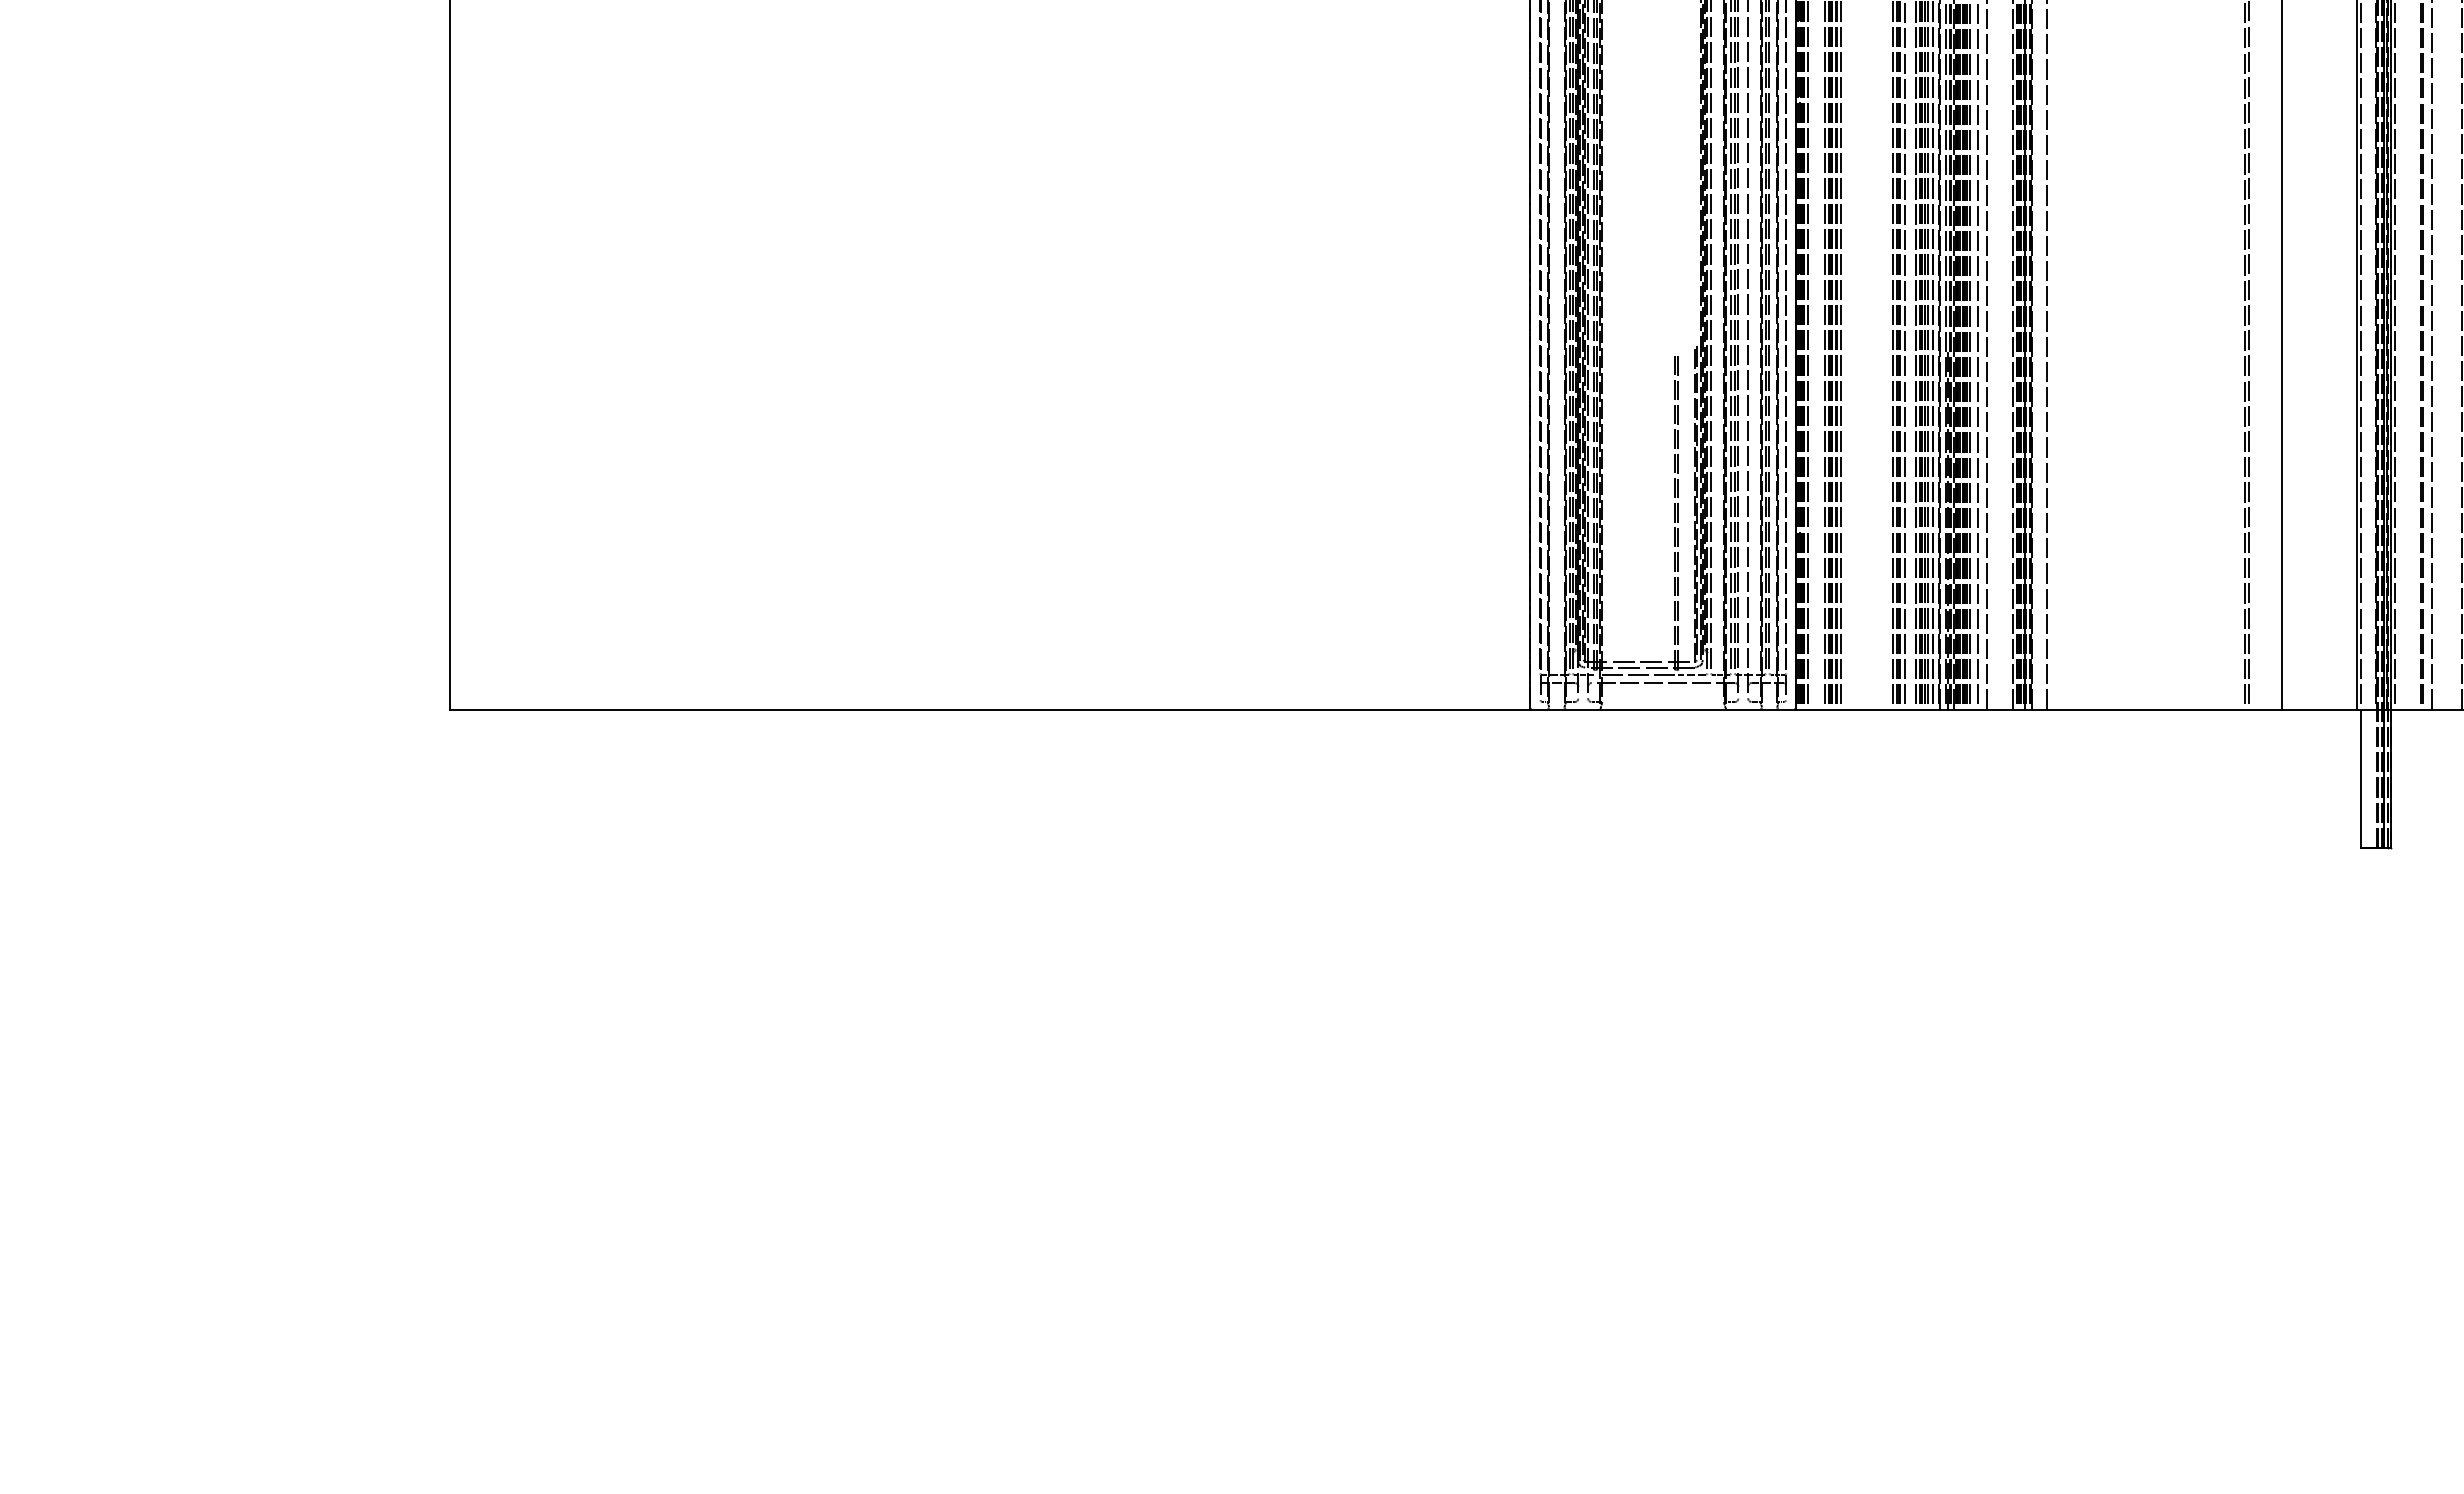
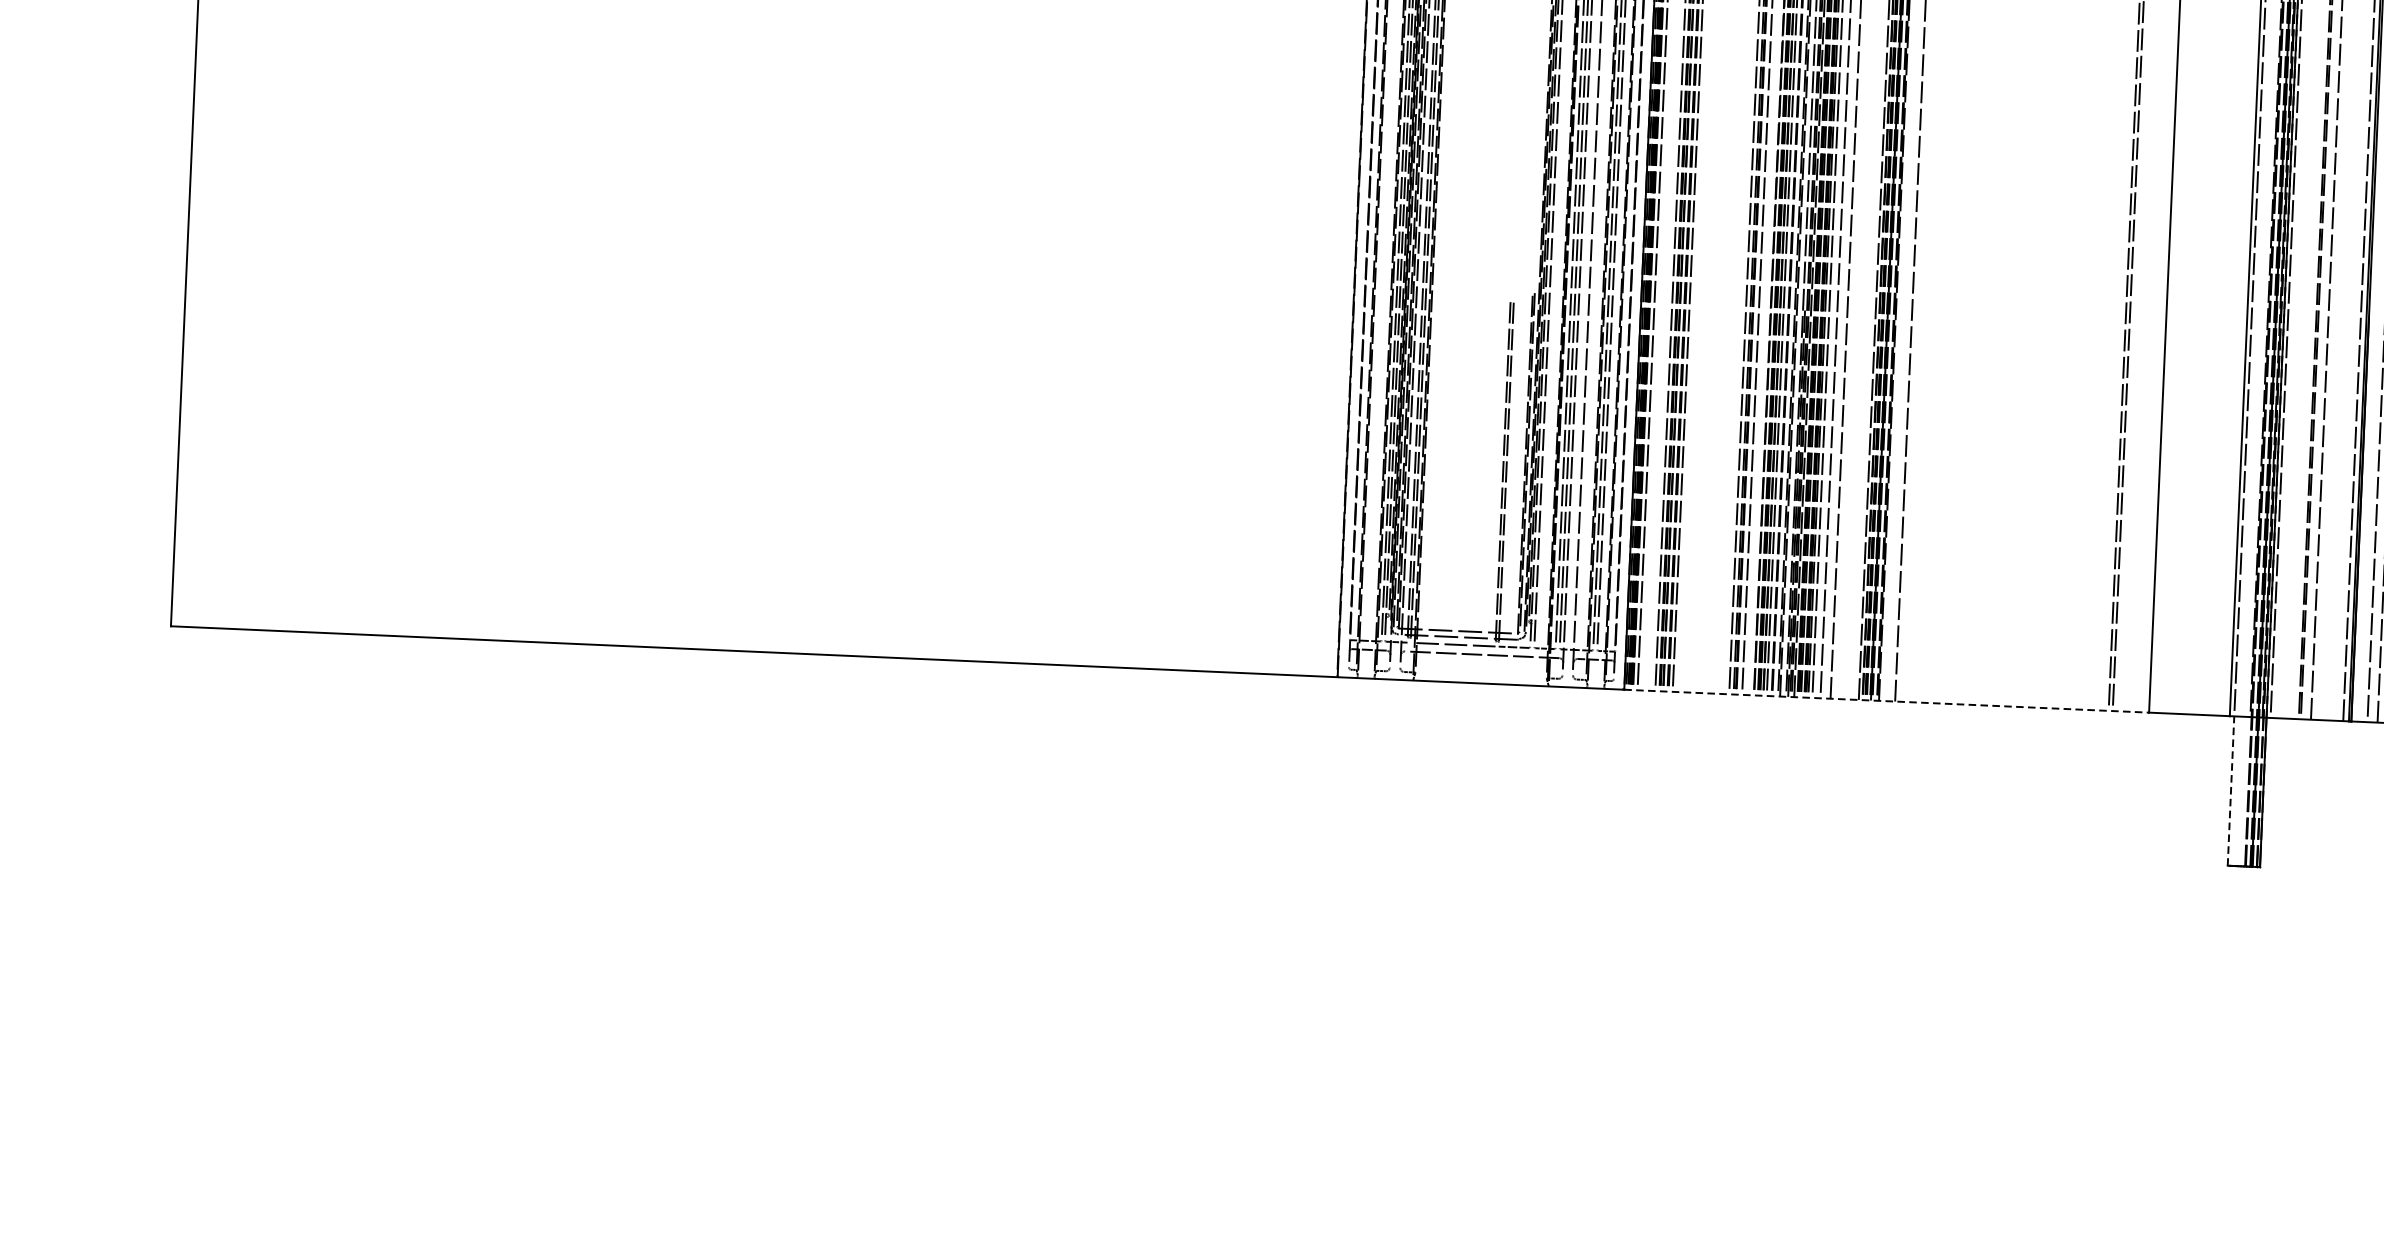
line: (2039, 709) -> (1887, 701), solid -> dashed
line: (2361, 778) -> (2231, 790), solid -> dashed

